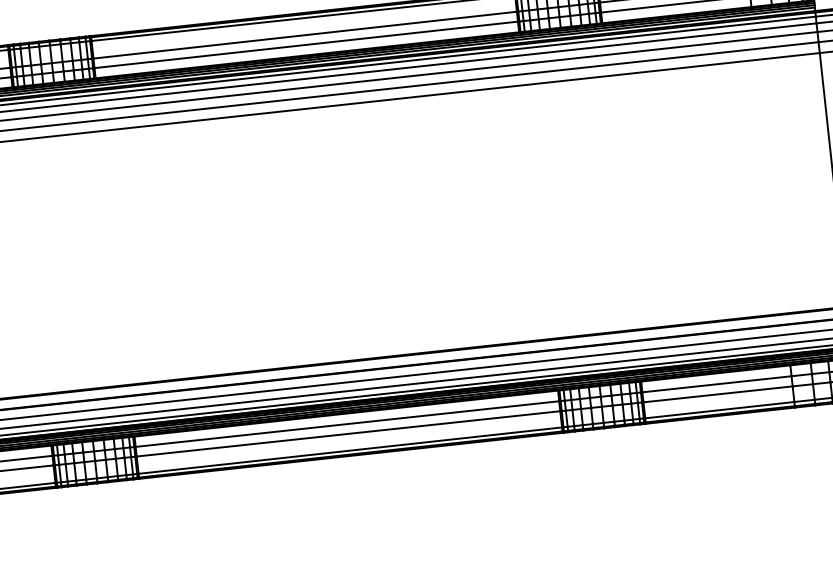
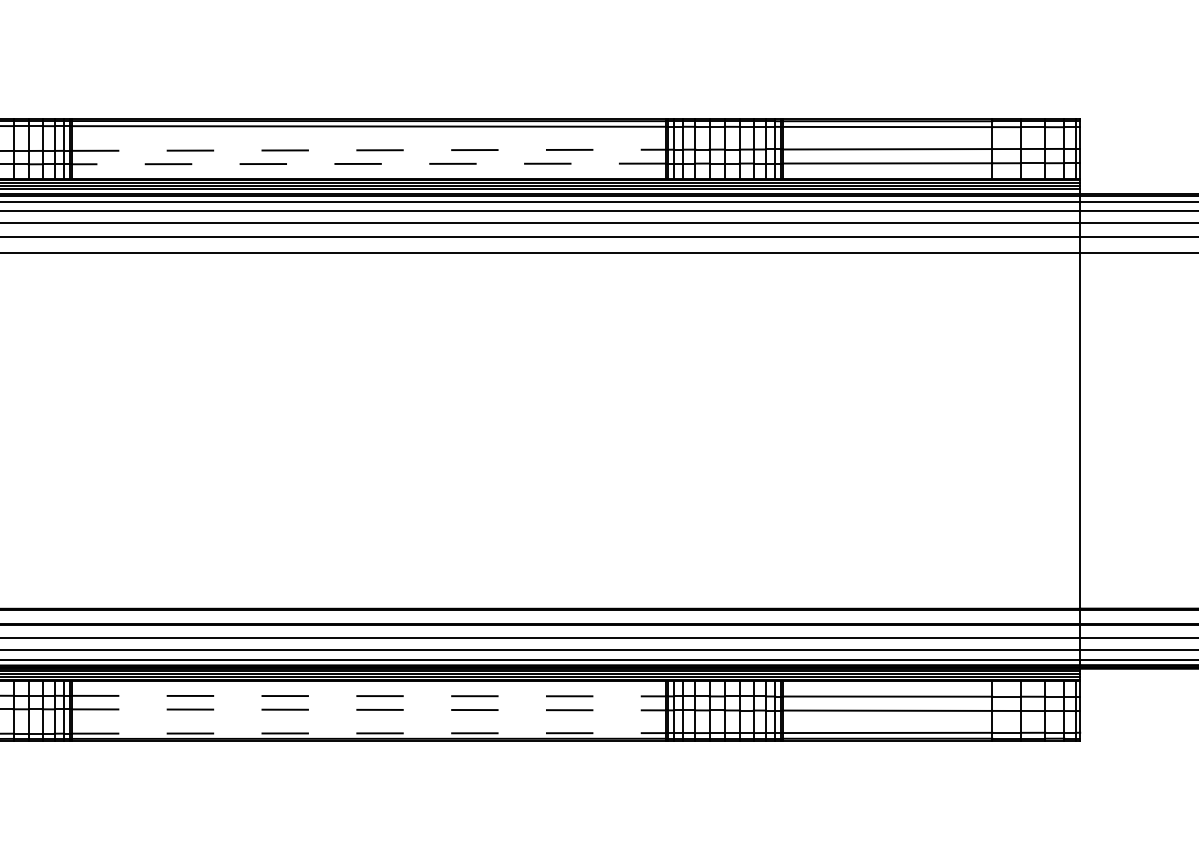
line: (305, 35) -> (369, 150), solid -> dashed
line: (305, 44) -> (368, 163), solid -> dashed
line: (347, 424) -> (369, 696), solid -> dashed
line: (348, 433) -> (369, 709), solid -> dashed
line: (350, 450) -> (369, 733), solid -> dashed

